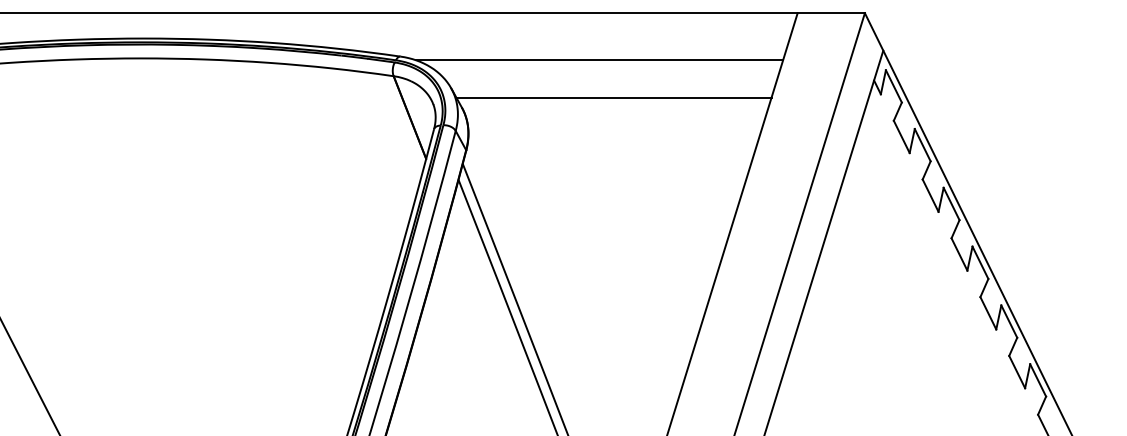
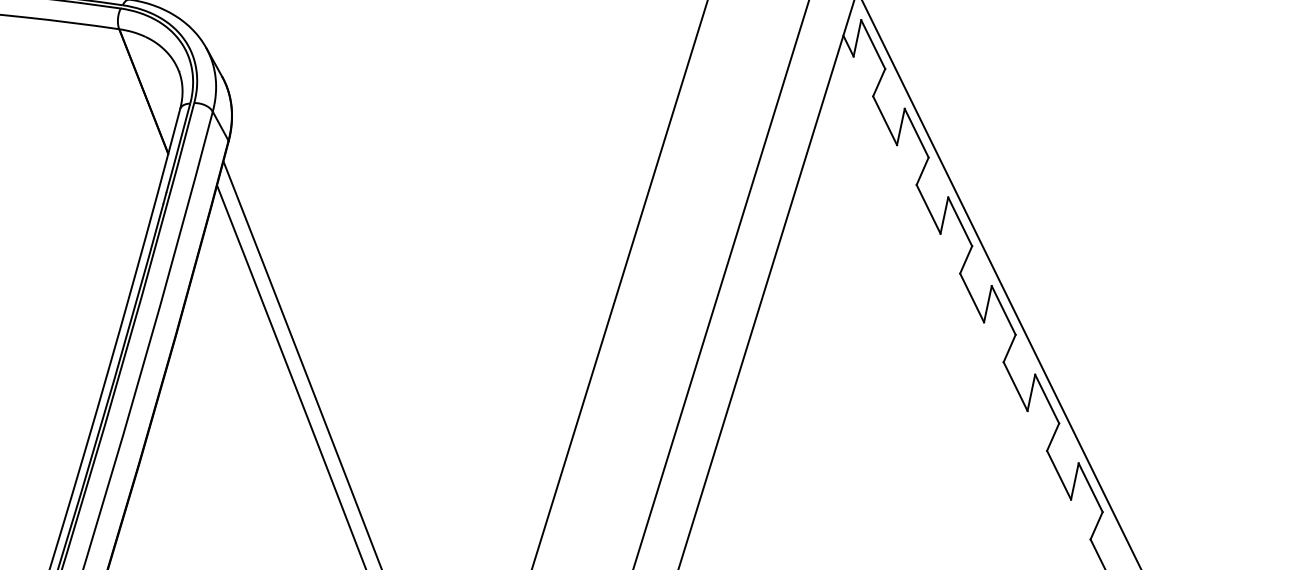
line: (599, 60) -> (429, 5), removed
line: (613, 97) -> (450, 61), removed

